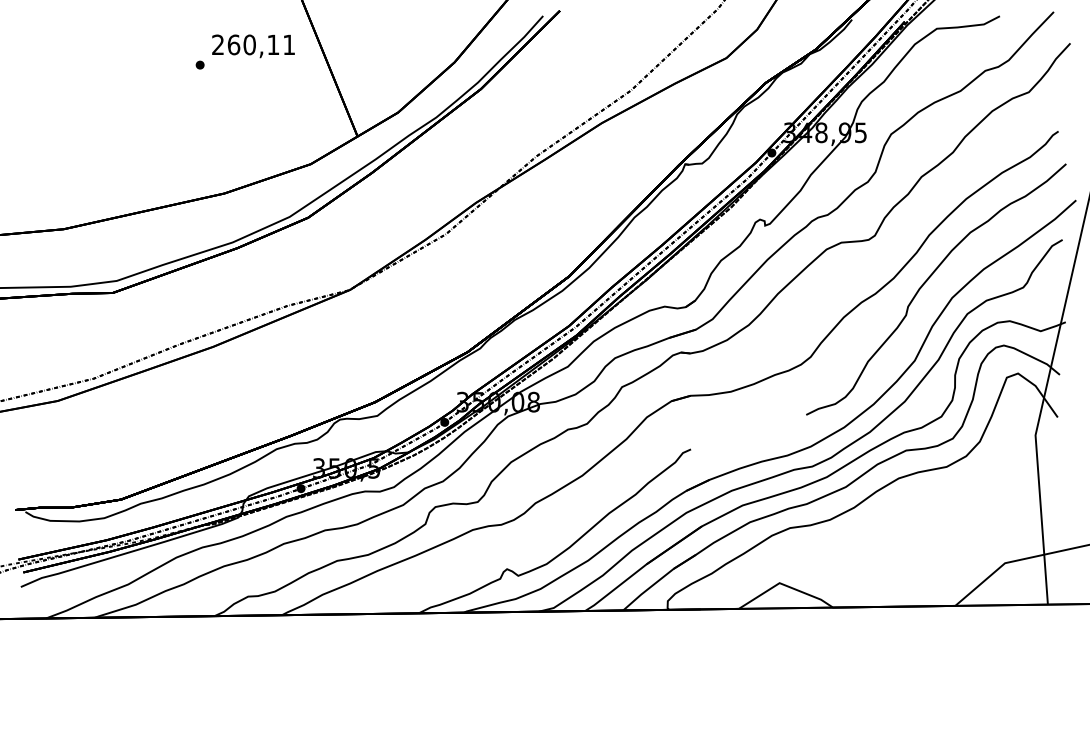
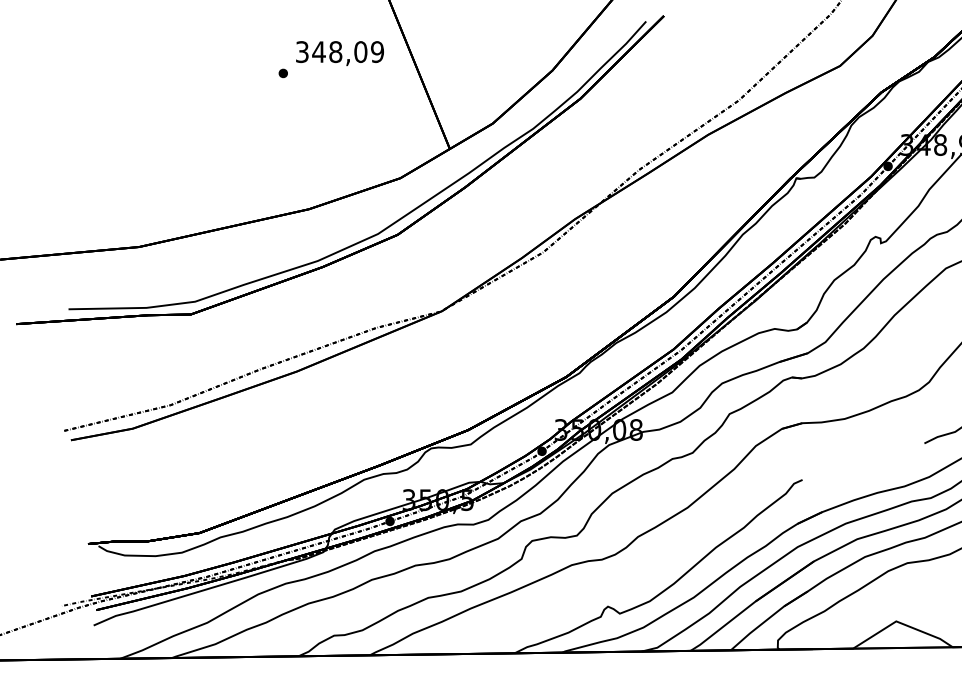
text: (253, 44) -> (339, 51), 260,11 -> 348,09

